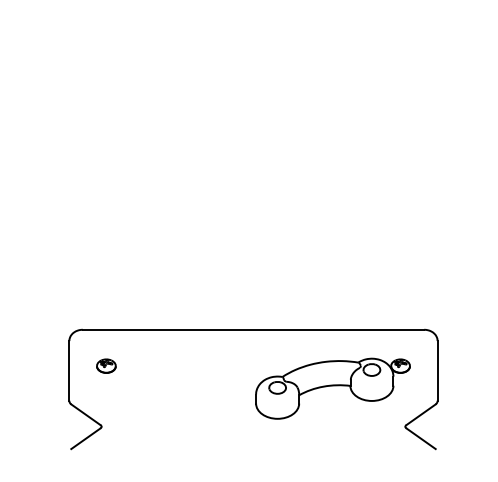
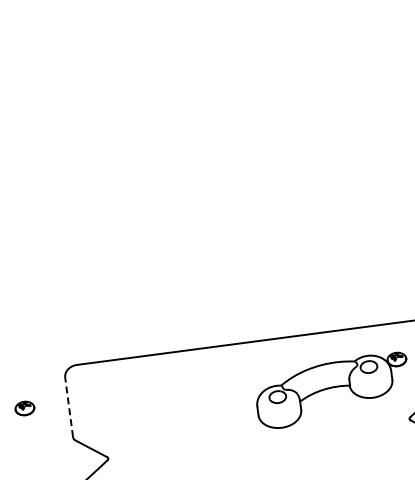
part: (106, 365) -> (24, 407), moved
line: (69, 370) -> (69, 407), solid -> dashed

